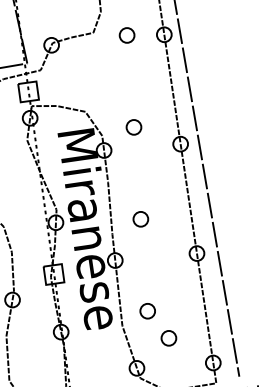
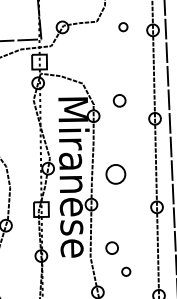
part: (126, 35) -> (122, 27), size x0.7
part: (140, 219) -> (115, 174), size x1.6
part: (168, 338) -> (125, 271), size x0.7

